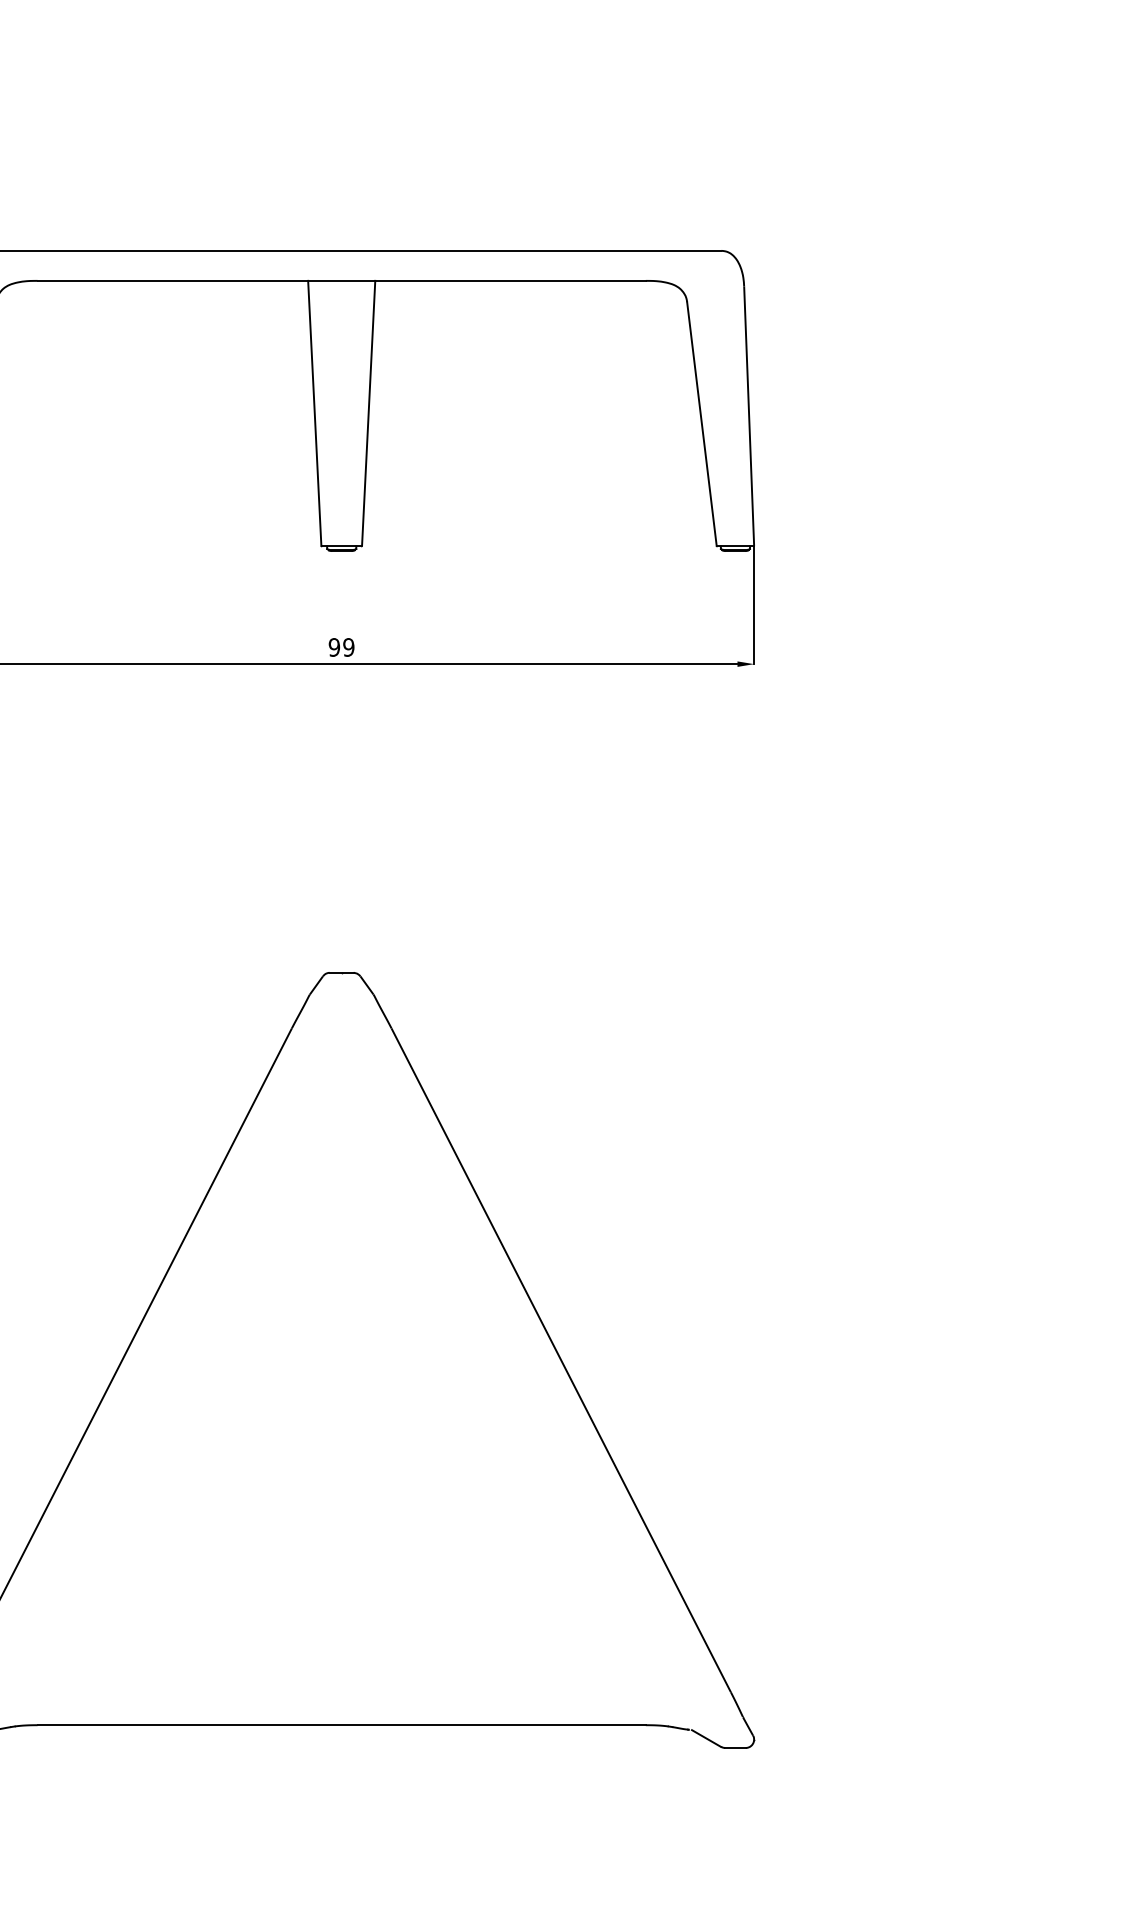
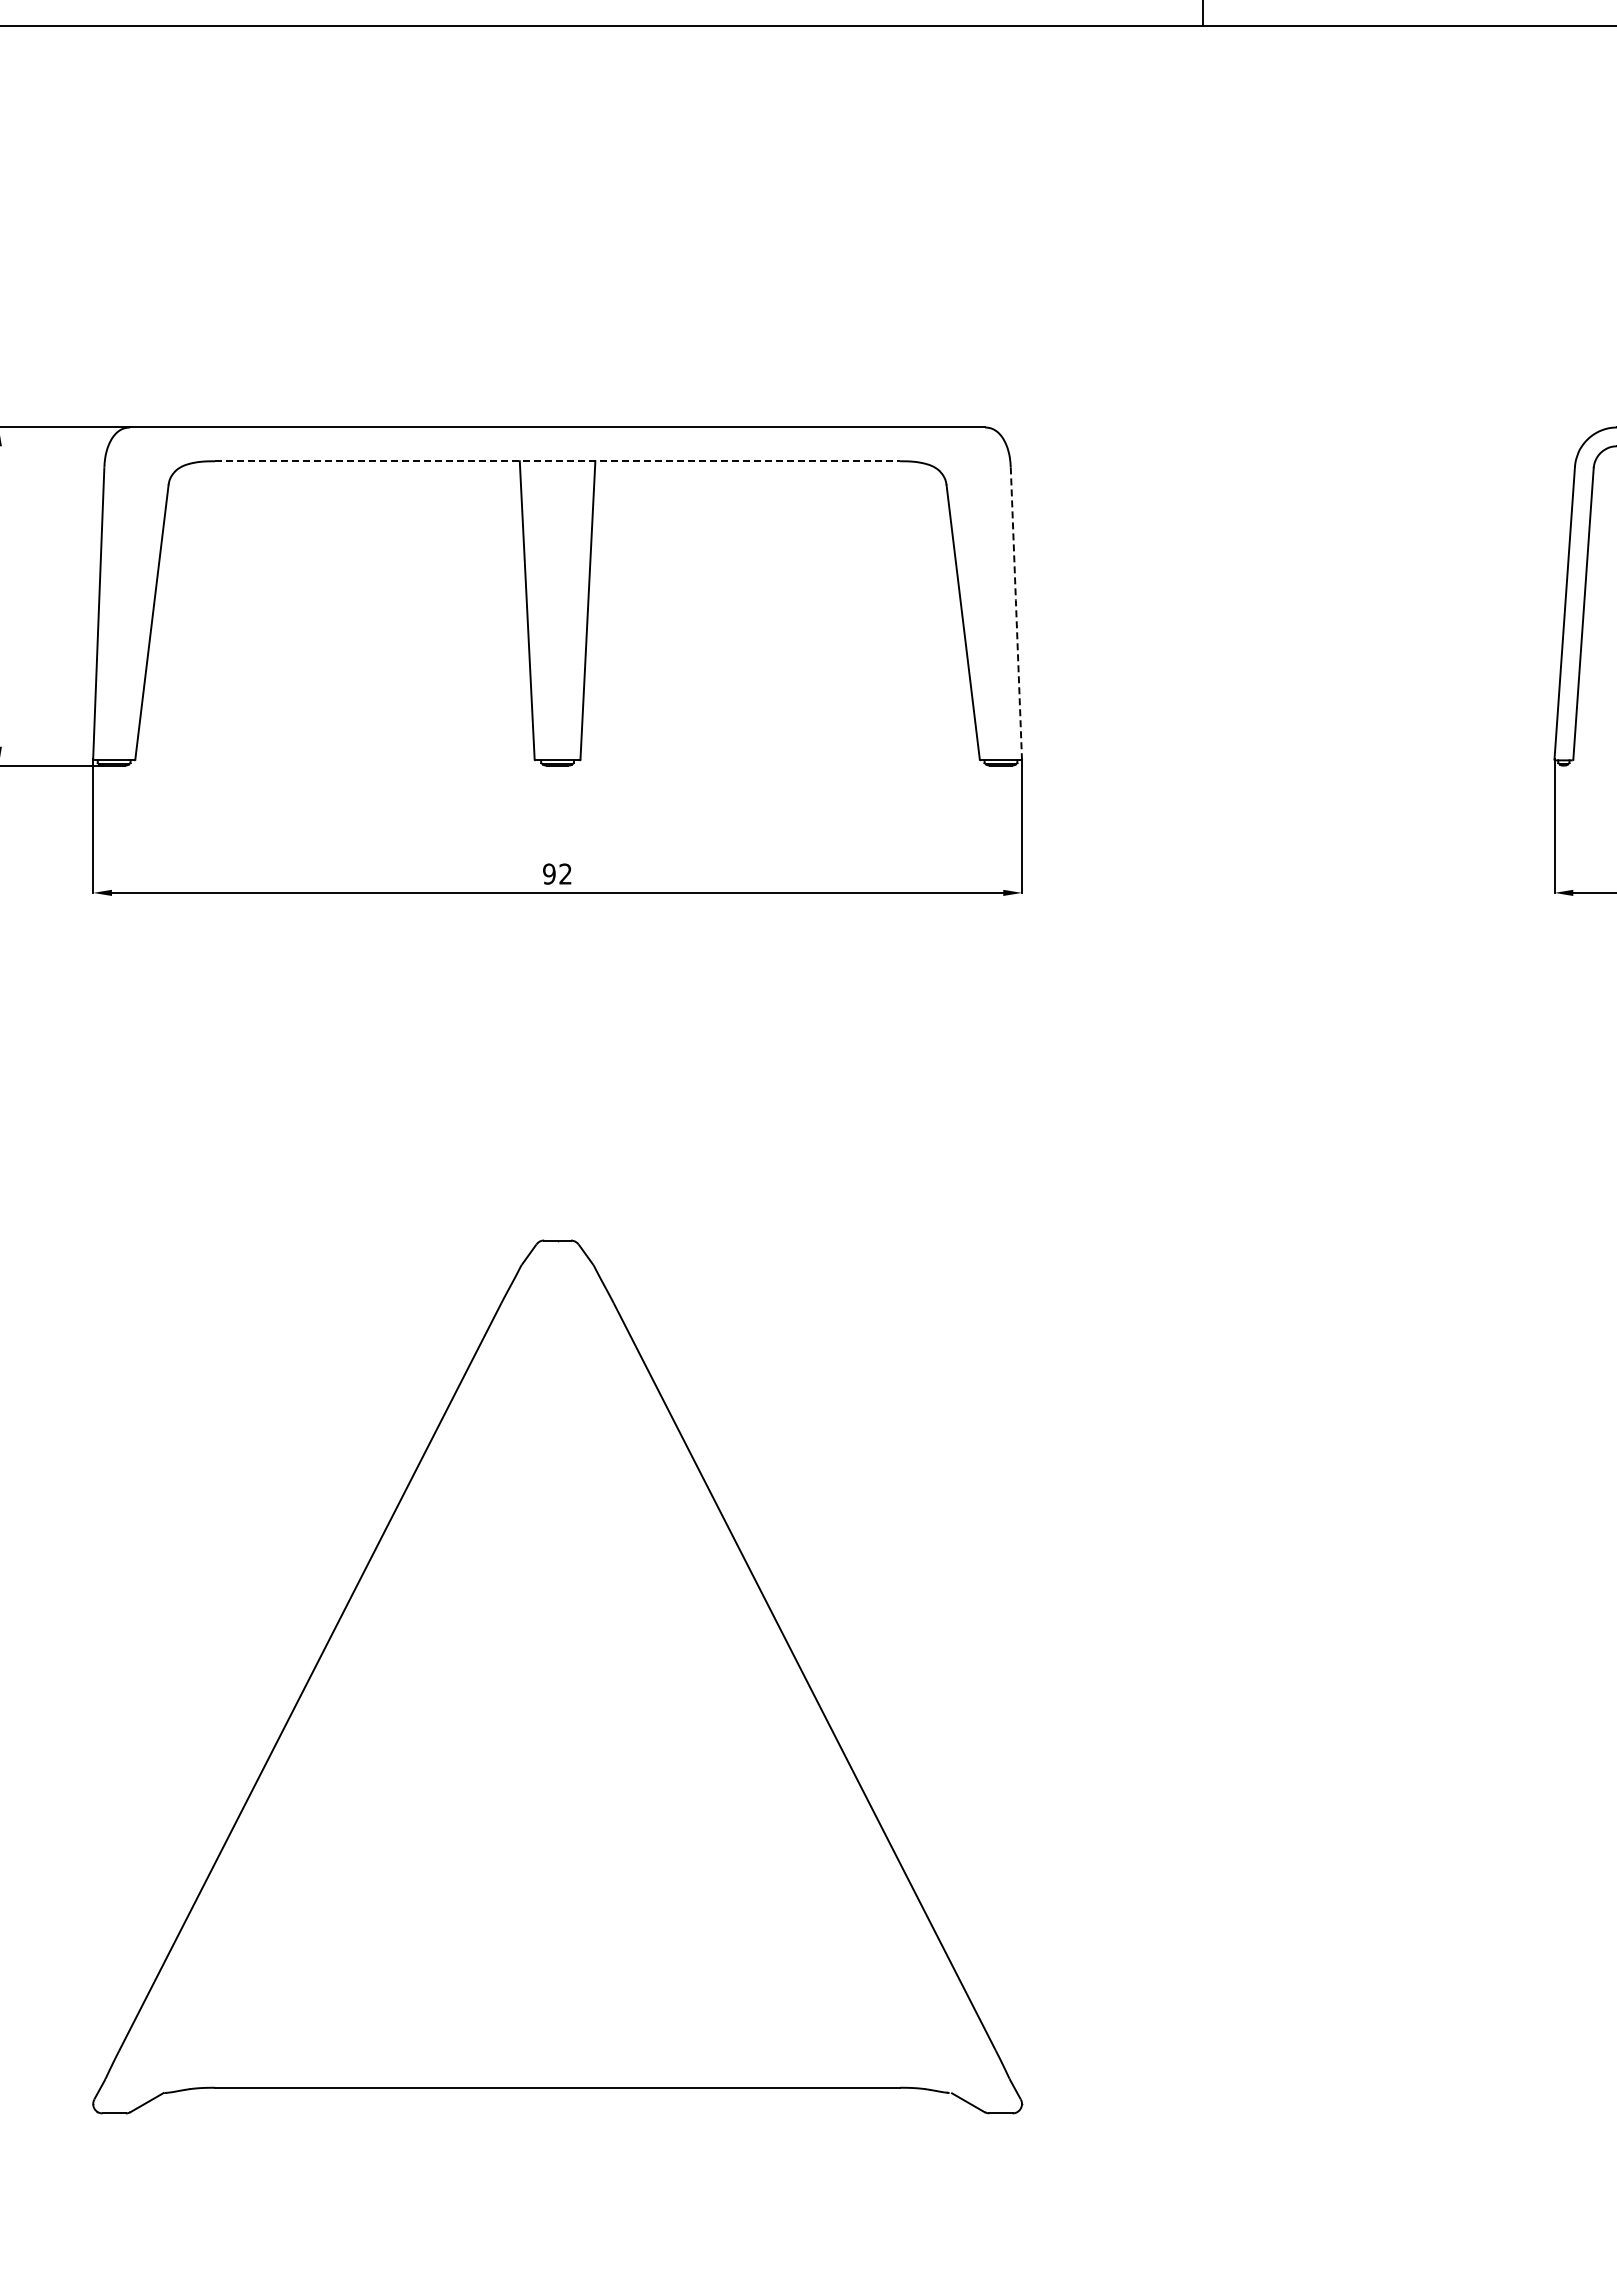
line: (342, 281) -> (558, 461), solid -> dashed
line: (749, 416) -> (1016, 613), solid -> dashed
text: (348, 646) -> (565, 873), 99 -> 92

